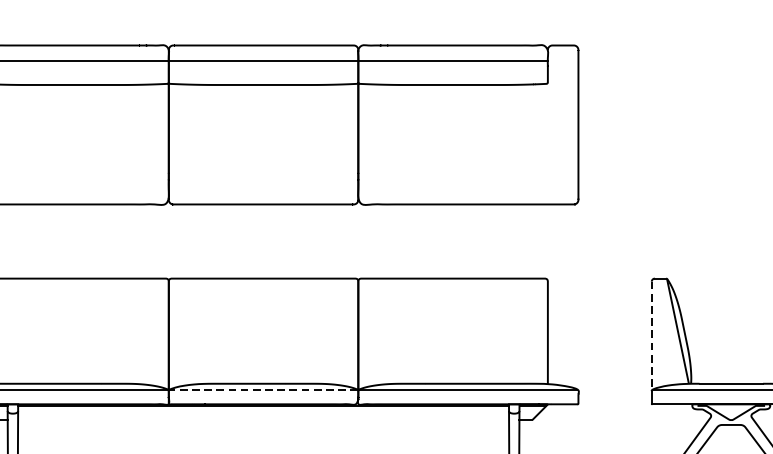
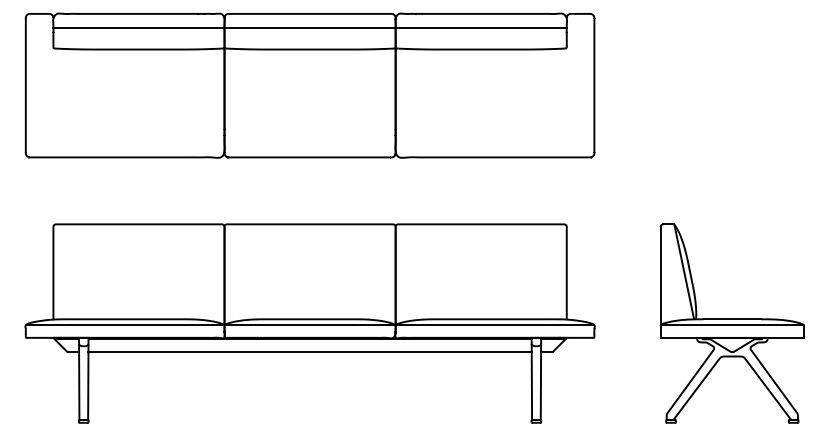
line: (651, 336) -> (660, 276), dashed -> solid
line: (262, 390) -> (309, 325), dashed -> solid
line: (262, 420) -> (309, 352), added

